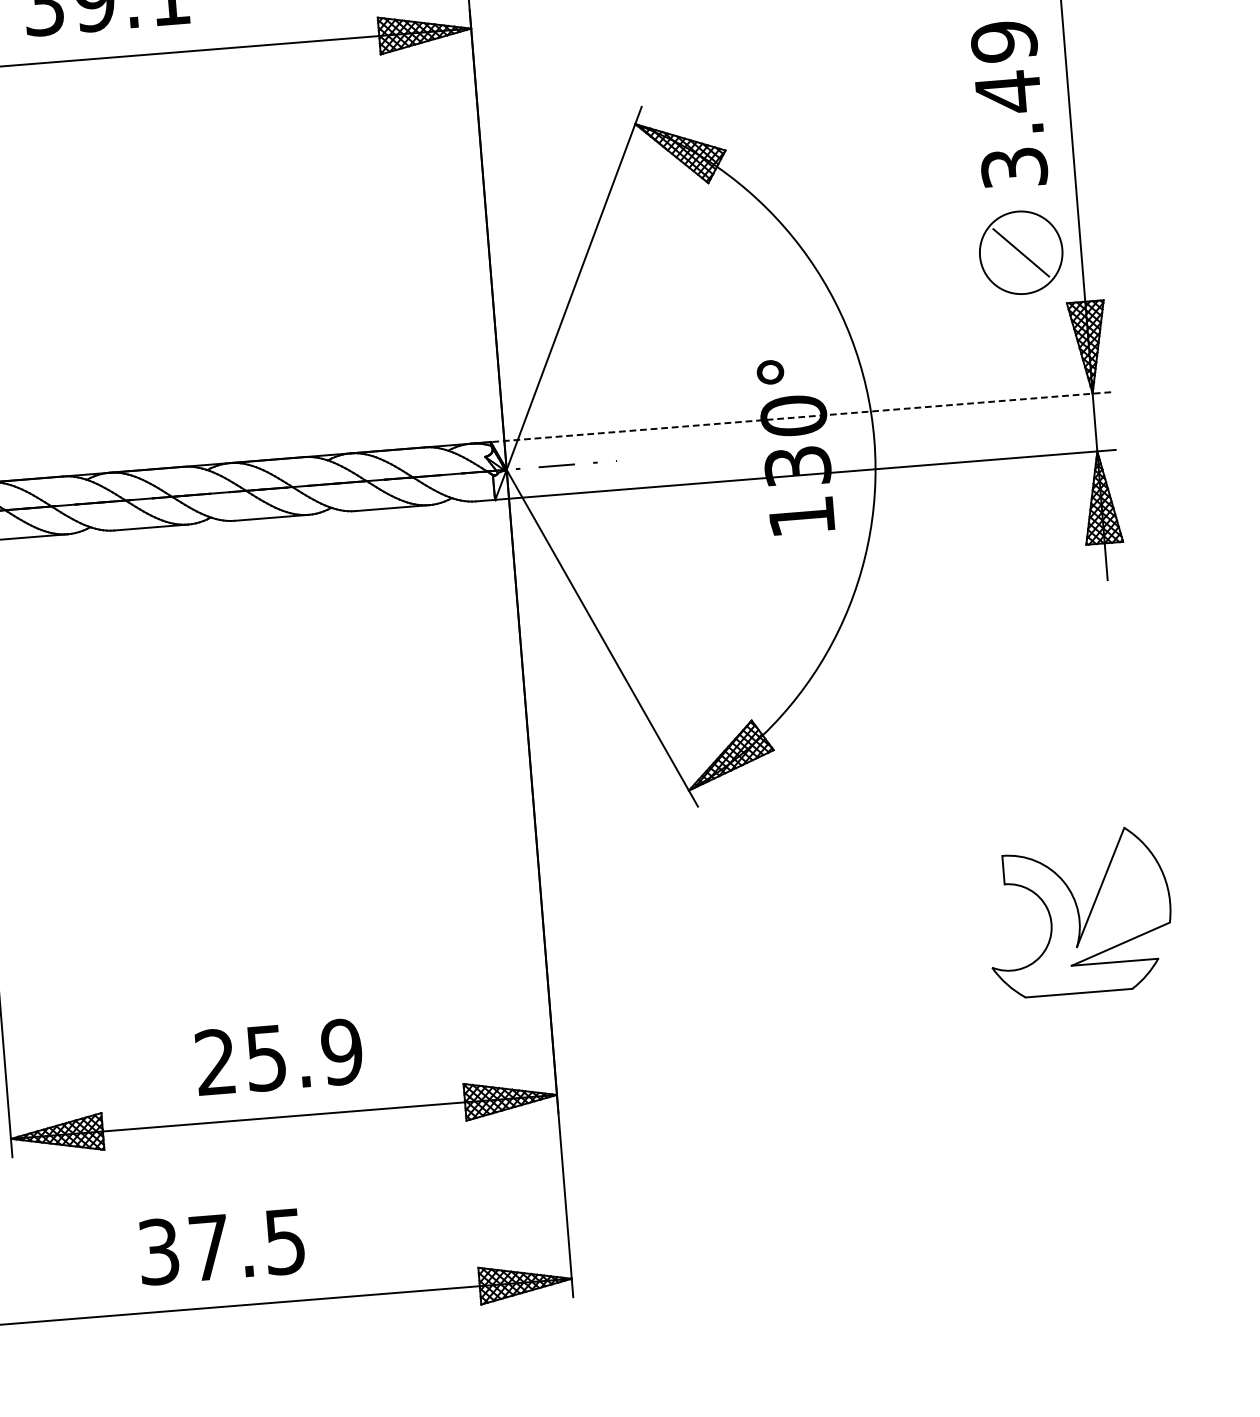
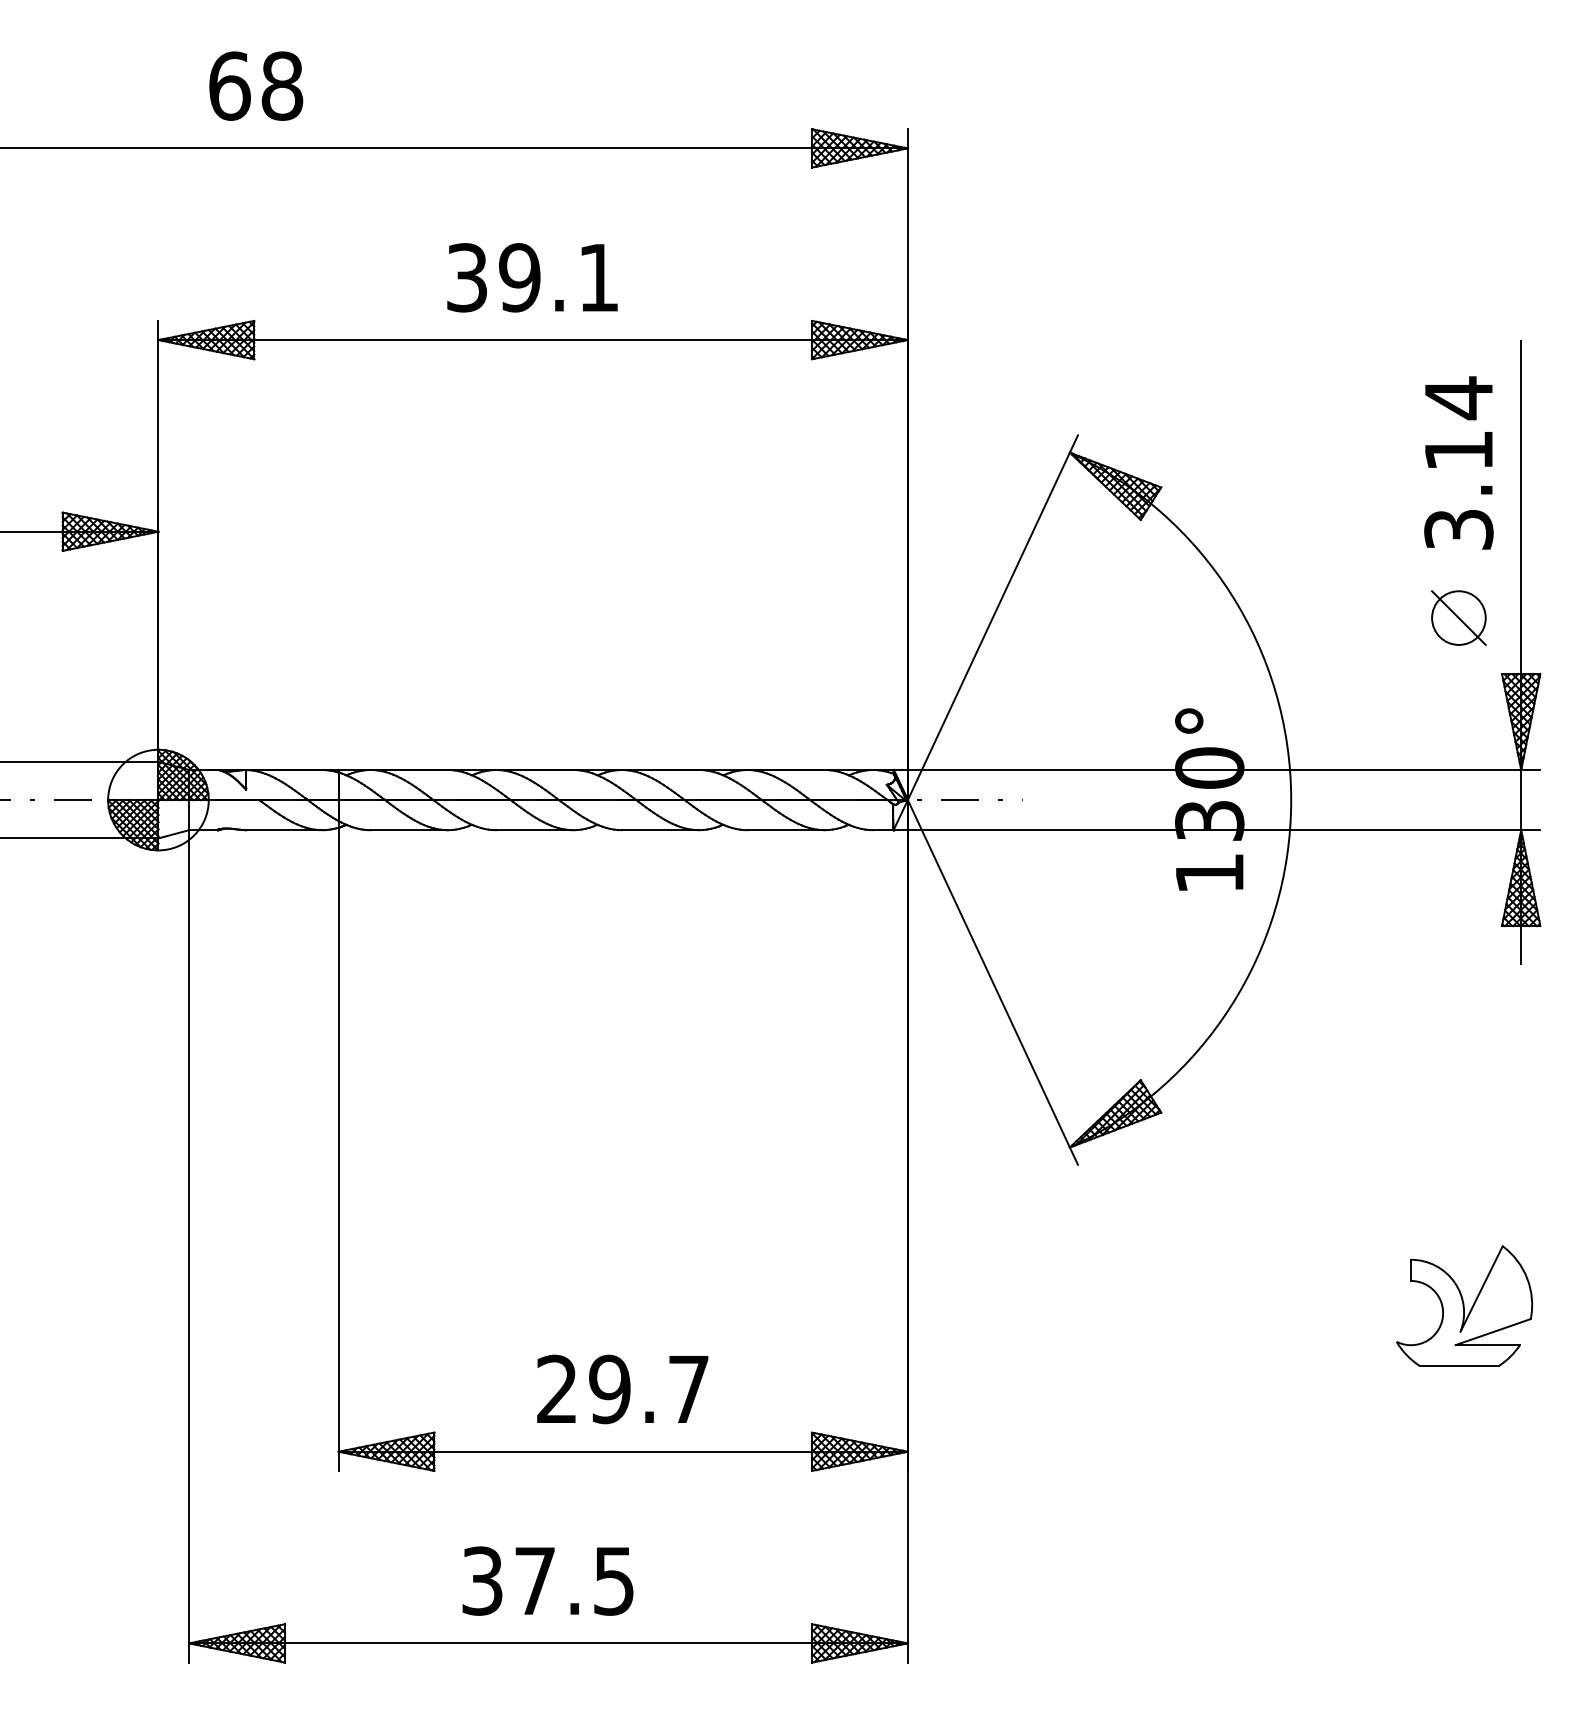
text: (1005, 67) -> (1458, 424), 3.49 -> 3.14
circle: (1020, 252) -> (1458, 617), size x0.62
line: (800, 417) -> (1216, 770), dashed -> solid
part: (1079, 911) -> (1464, 1305), size x0.71
text: (304, 1055) -> (649, 1389), 25.9 -> 29.7

